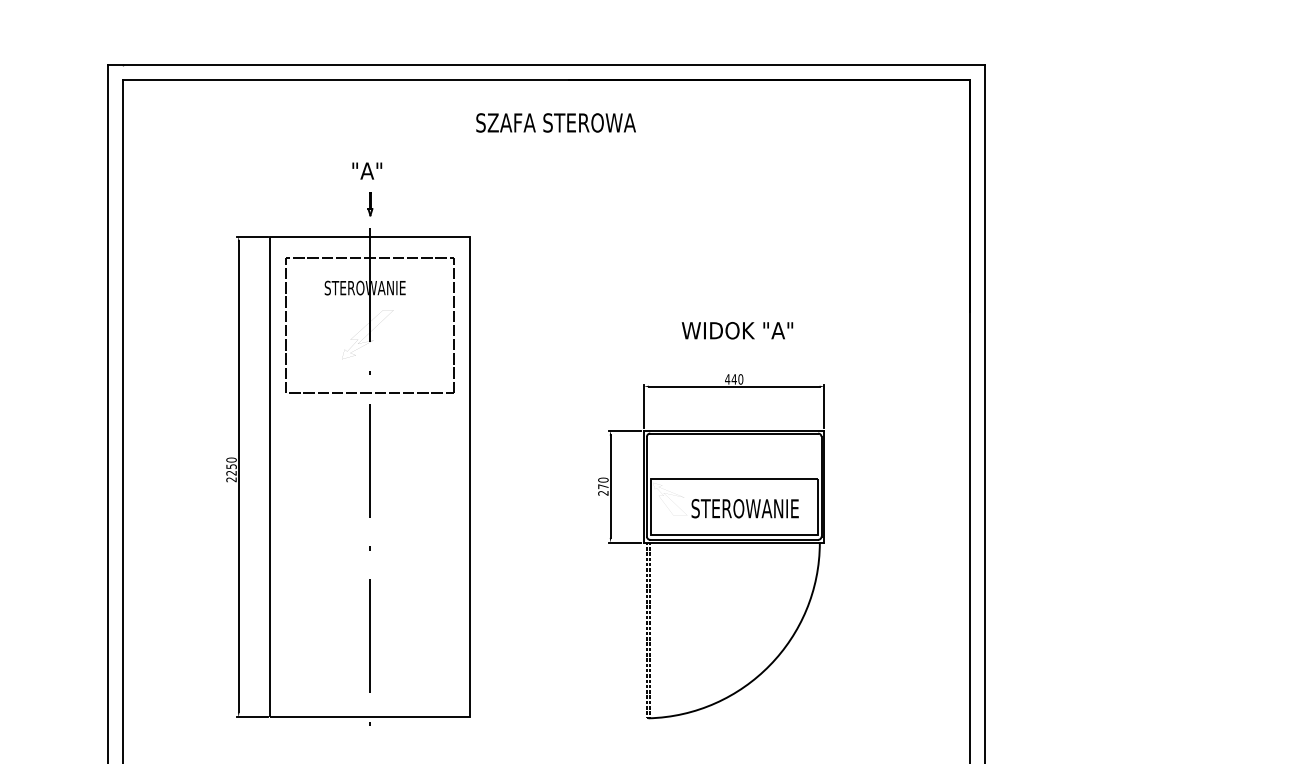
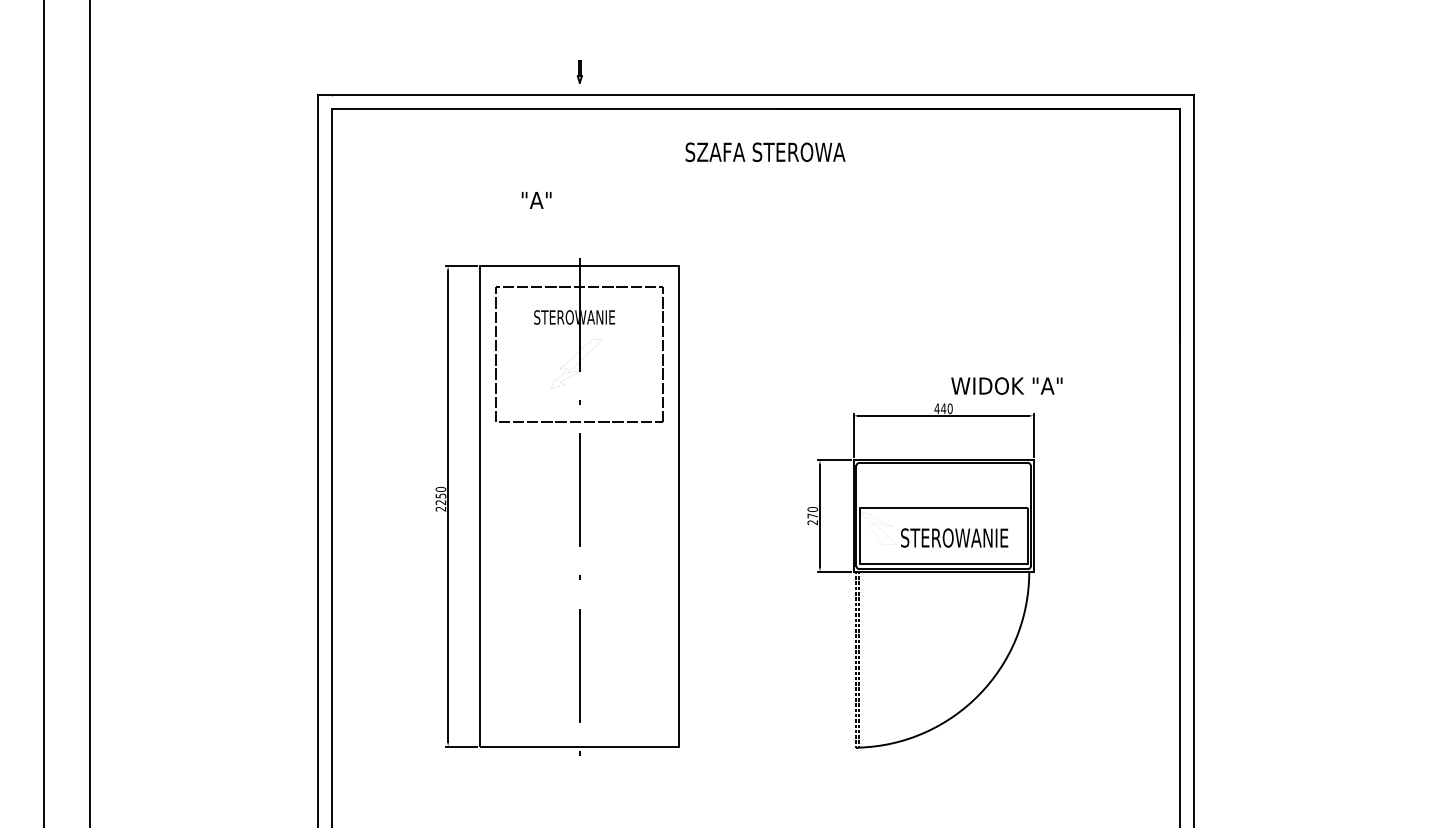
text: (367, 171) -> (536, 200), moved
part: (370, 204) -> (579, 71), moved
text: (737, 330) -> (1006, 385), moved

